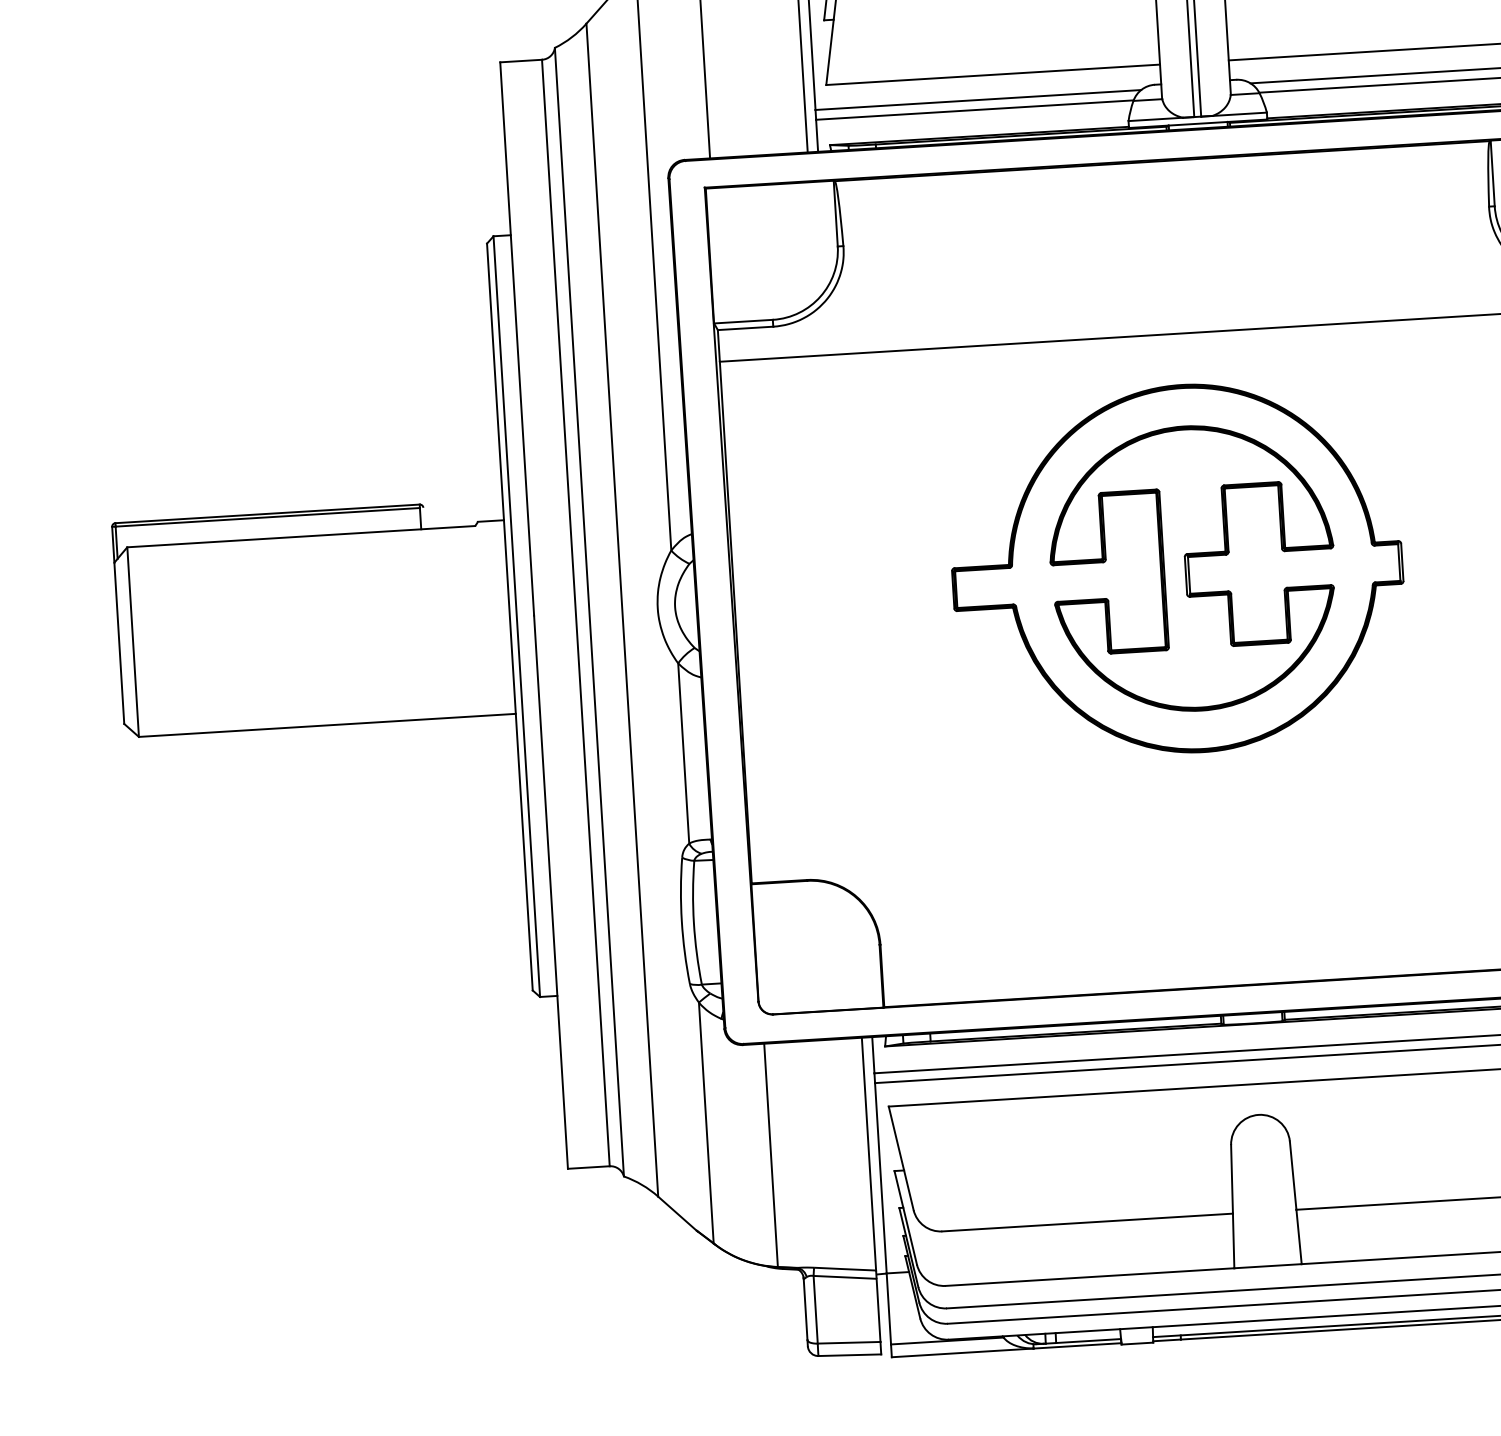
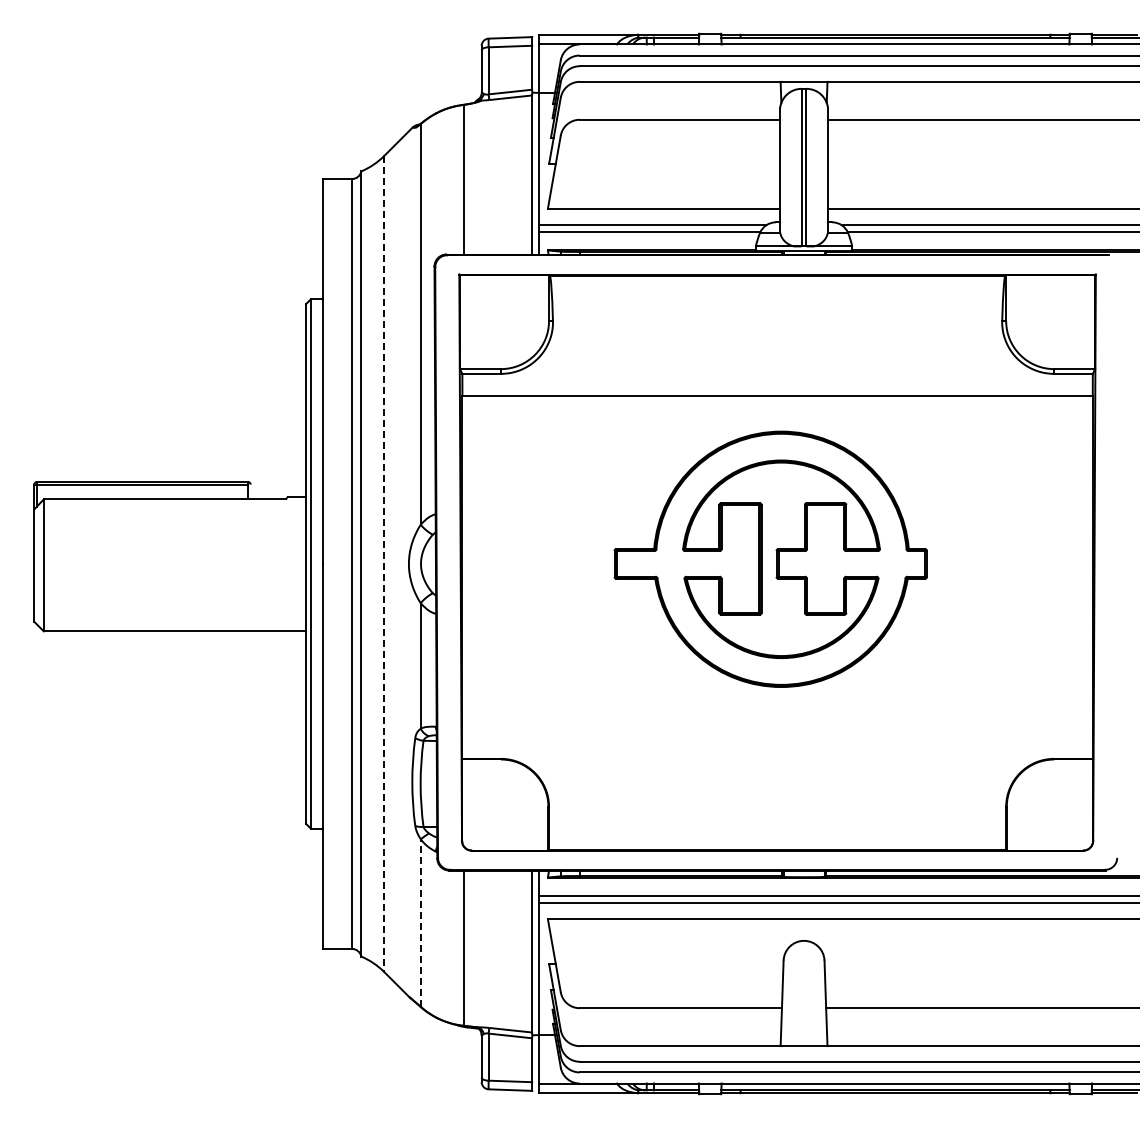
line: (622, 610) -> (384, 564), solid -> dashed
line: (705, 1123) -> (420, 923), solid -> dashed

